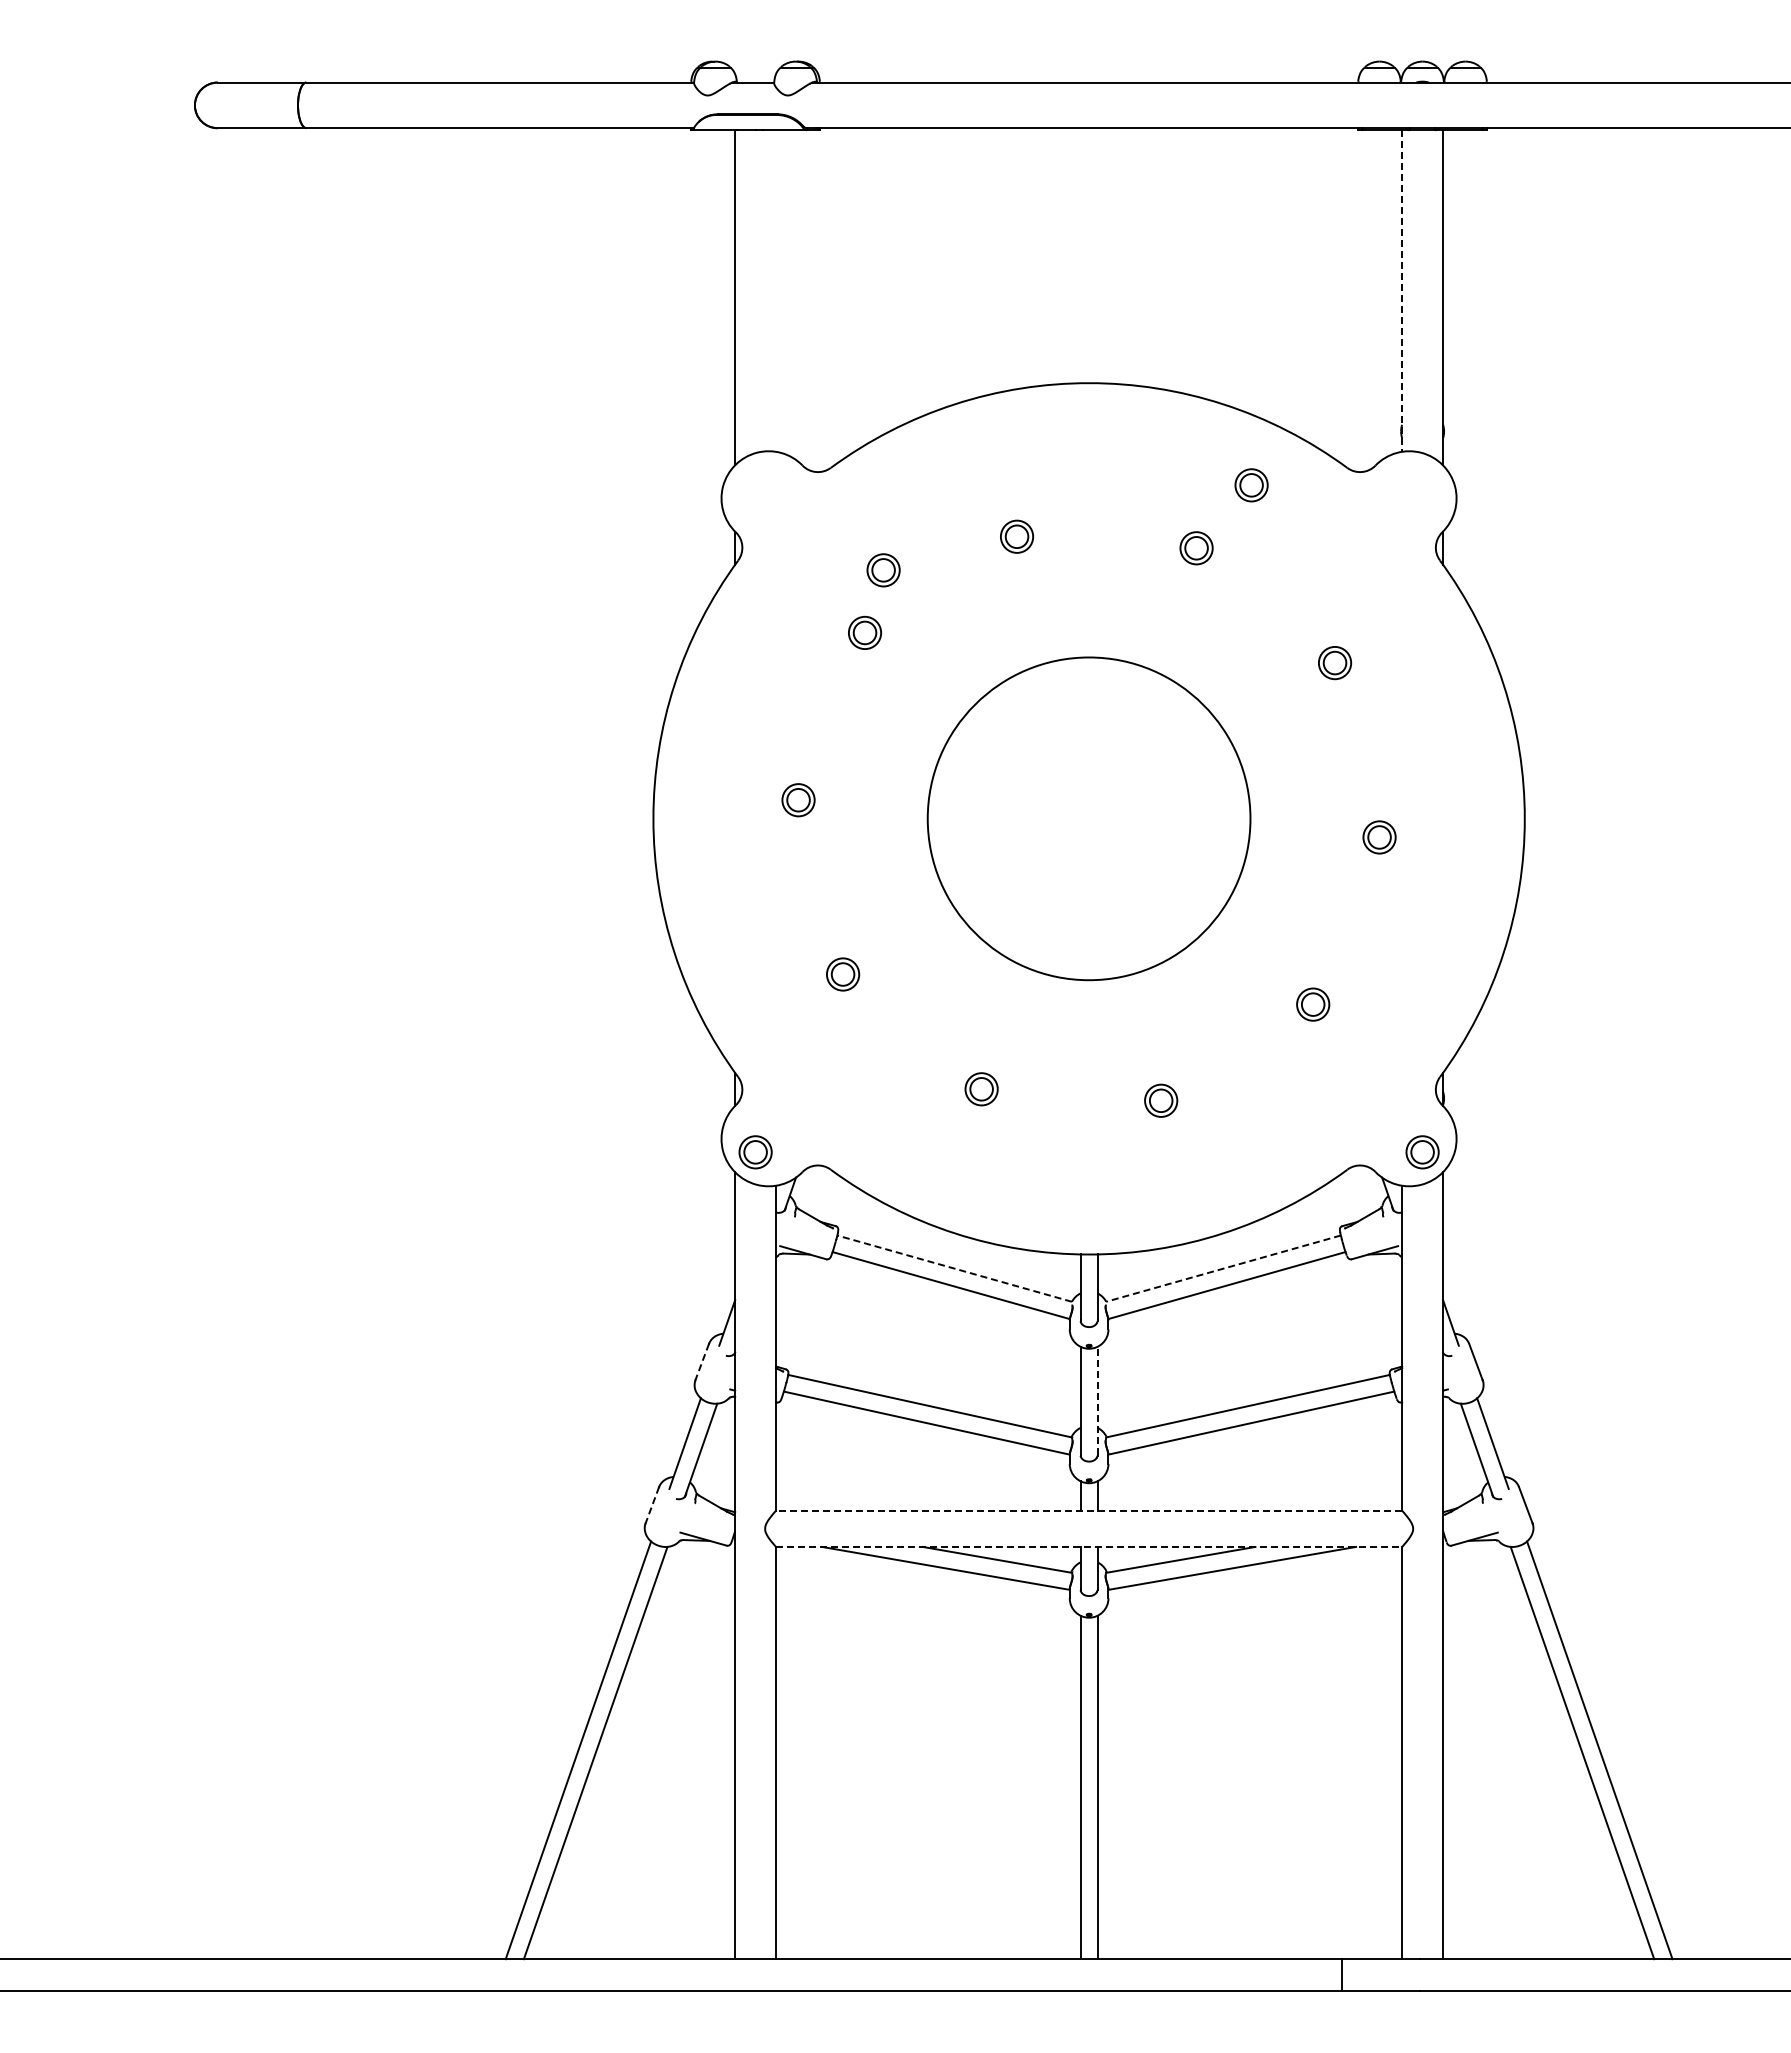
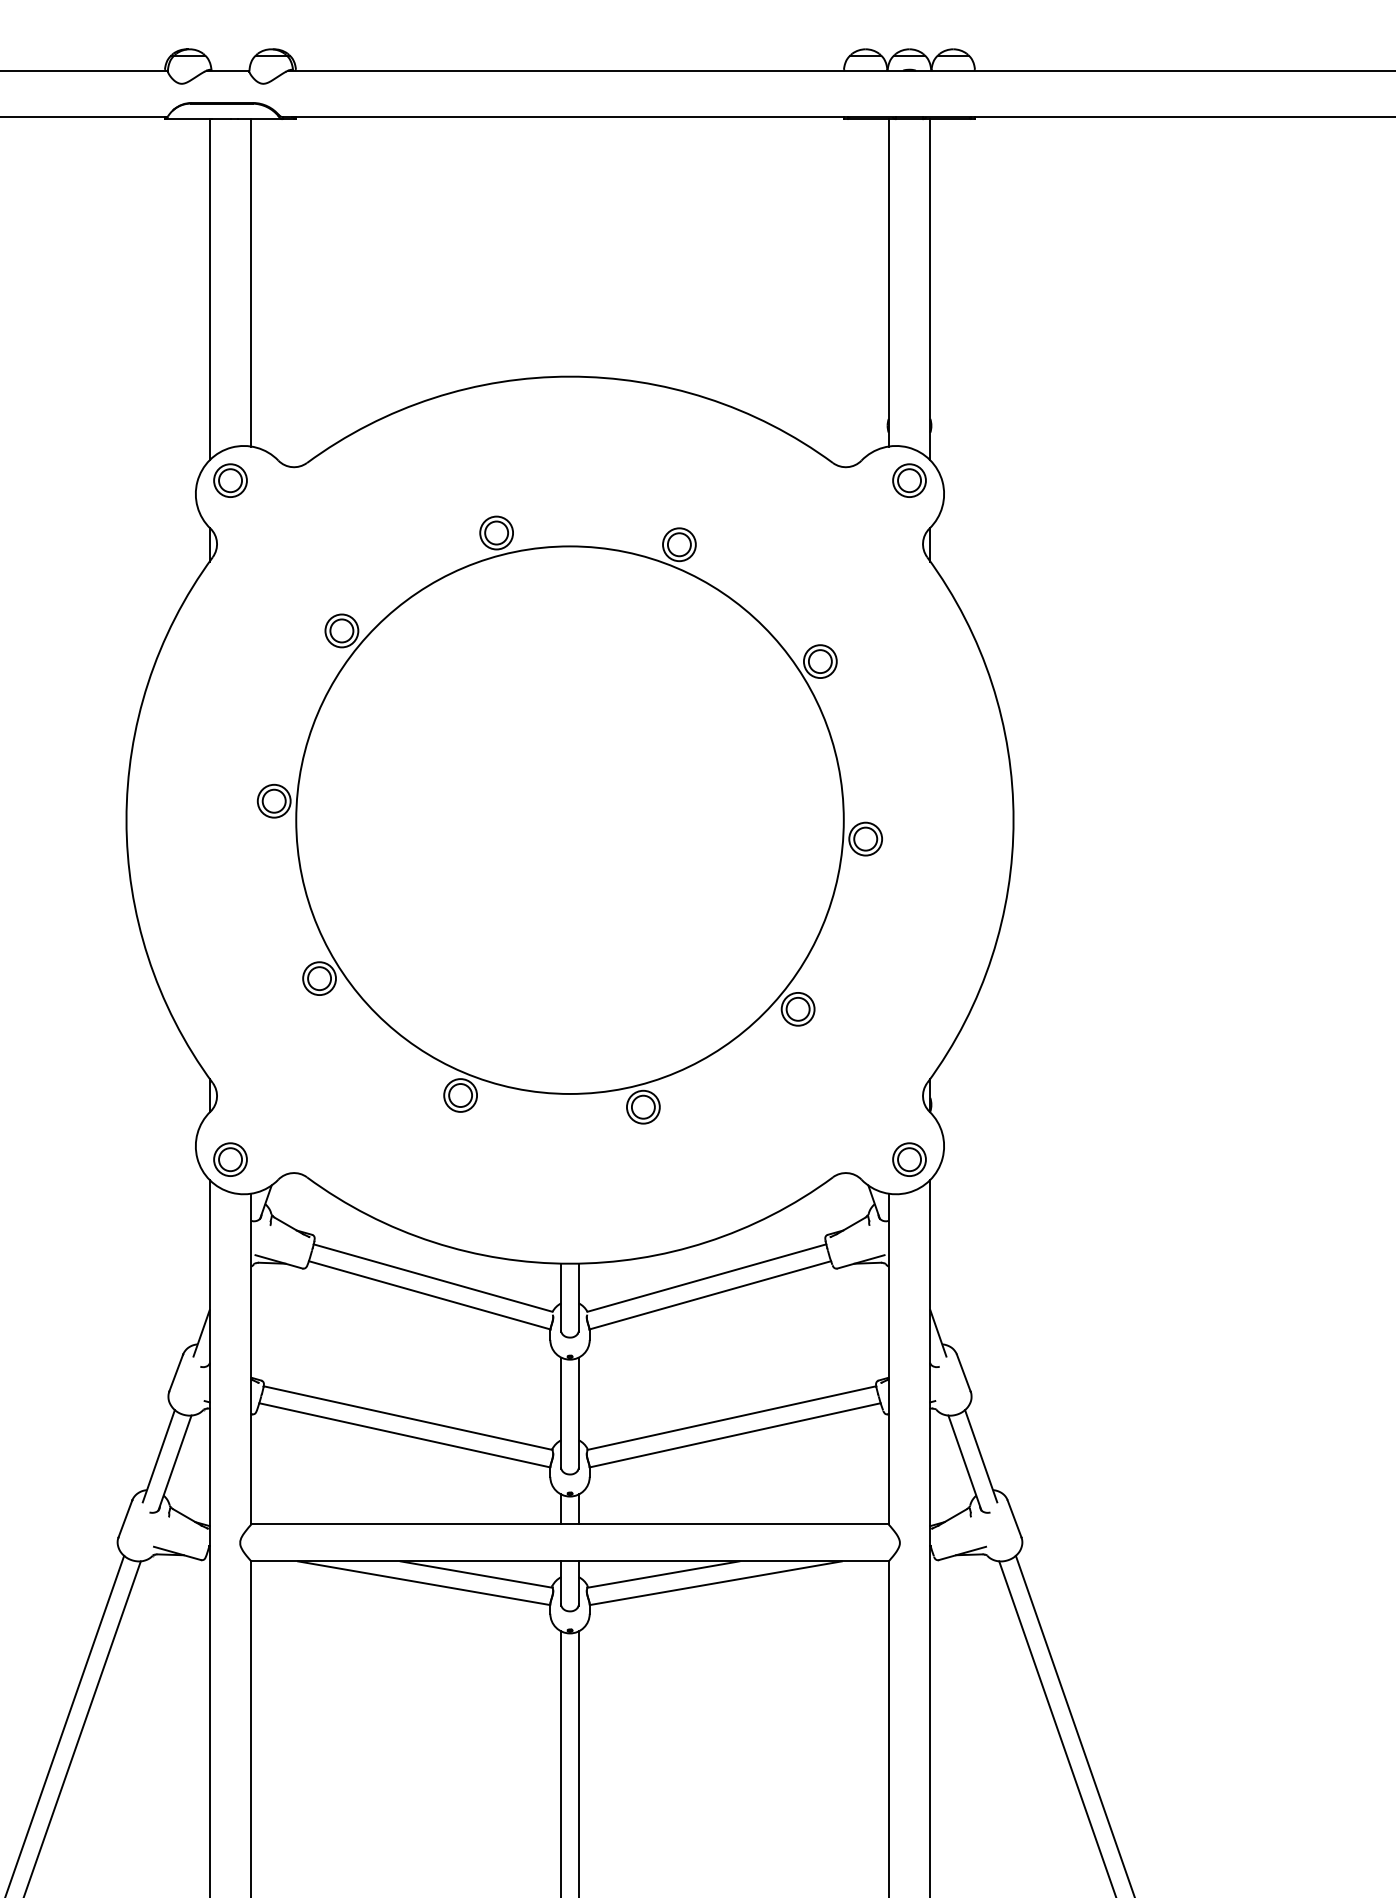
line: (776, 290) -> (251, 282), added
line: (1402, 291) -> (889, 283), dashed -> solid
part: (1251, 485) -> (909, 480), moved
part: (883, 570) -> (230, 480), moved
circle: (1089, 818) -> (570, 819), size x1.67
line: (954, 1268) -> (432, 1277), dashed -> solid
line: (1223, 1268) -> (706, 1277), dashed -> solid
line: (702, 1362) -> (176, 1373), dashed -> solid
line: (1097, 1400) -> (578, 1412), dashed -> solid
line: (652, 1505) -> (125, 1519), dashed -> solid
line: (1088, 1510) -> (569, 1524), dashed -> solid
line: (1089, 1546) -> (570, 1560), dashed -> solid

